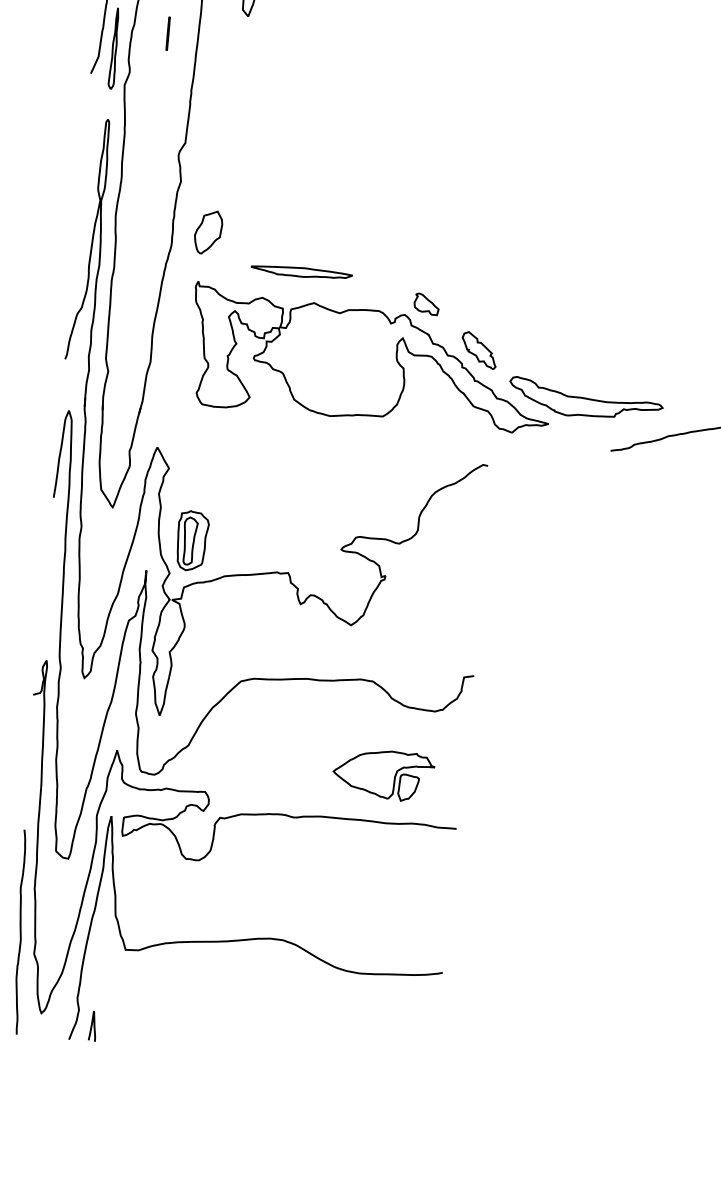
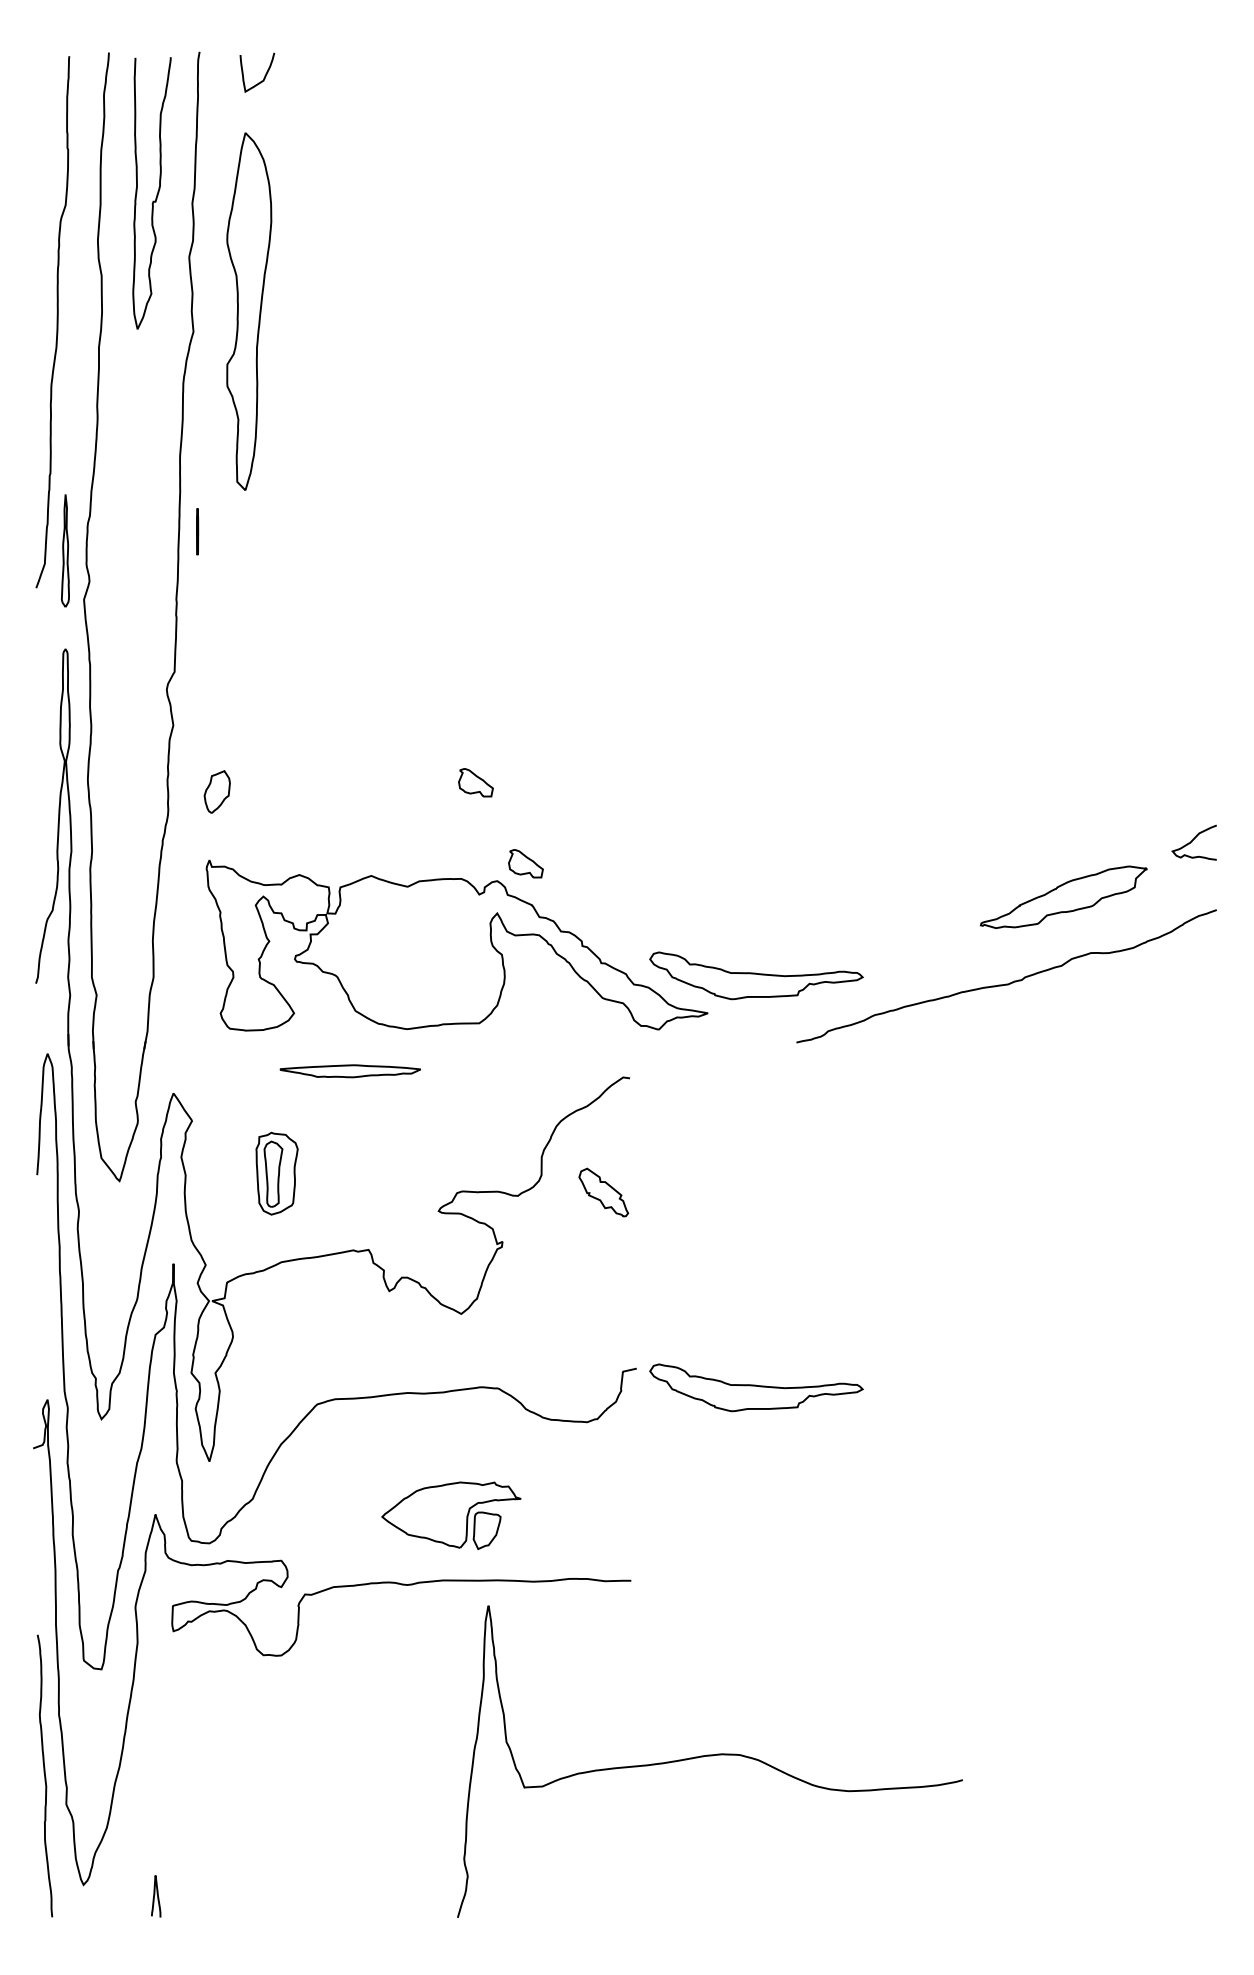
line: (168, 33) -> (197, 531), moved
part: (208, 232) -> (217, 791), size x0.7
part: (395, 242) -> (475, 782), added
part: (301, 272) -> (349, 1071), moved
part: (479, 350) -> (603, 1192), moved
part: (192, 540) -> (276, 1173), moved
part: (559, 697) -> (756, 1387), added
part: (383, 774) -> (451, 1515), moved
curve: (261, 939) -> (709, 1756), moved

